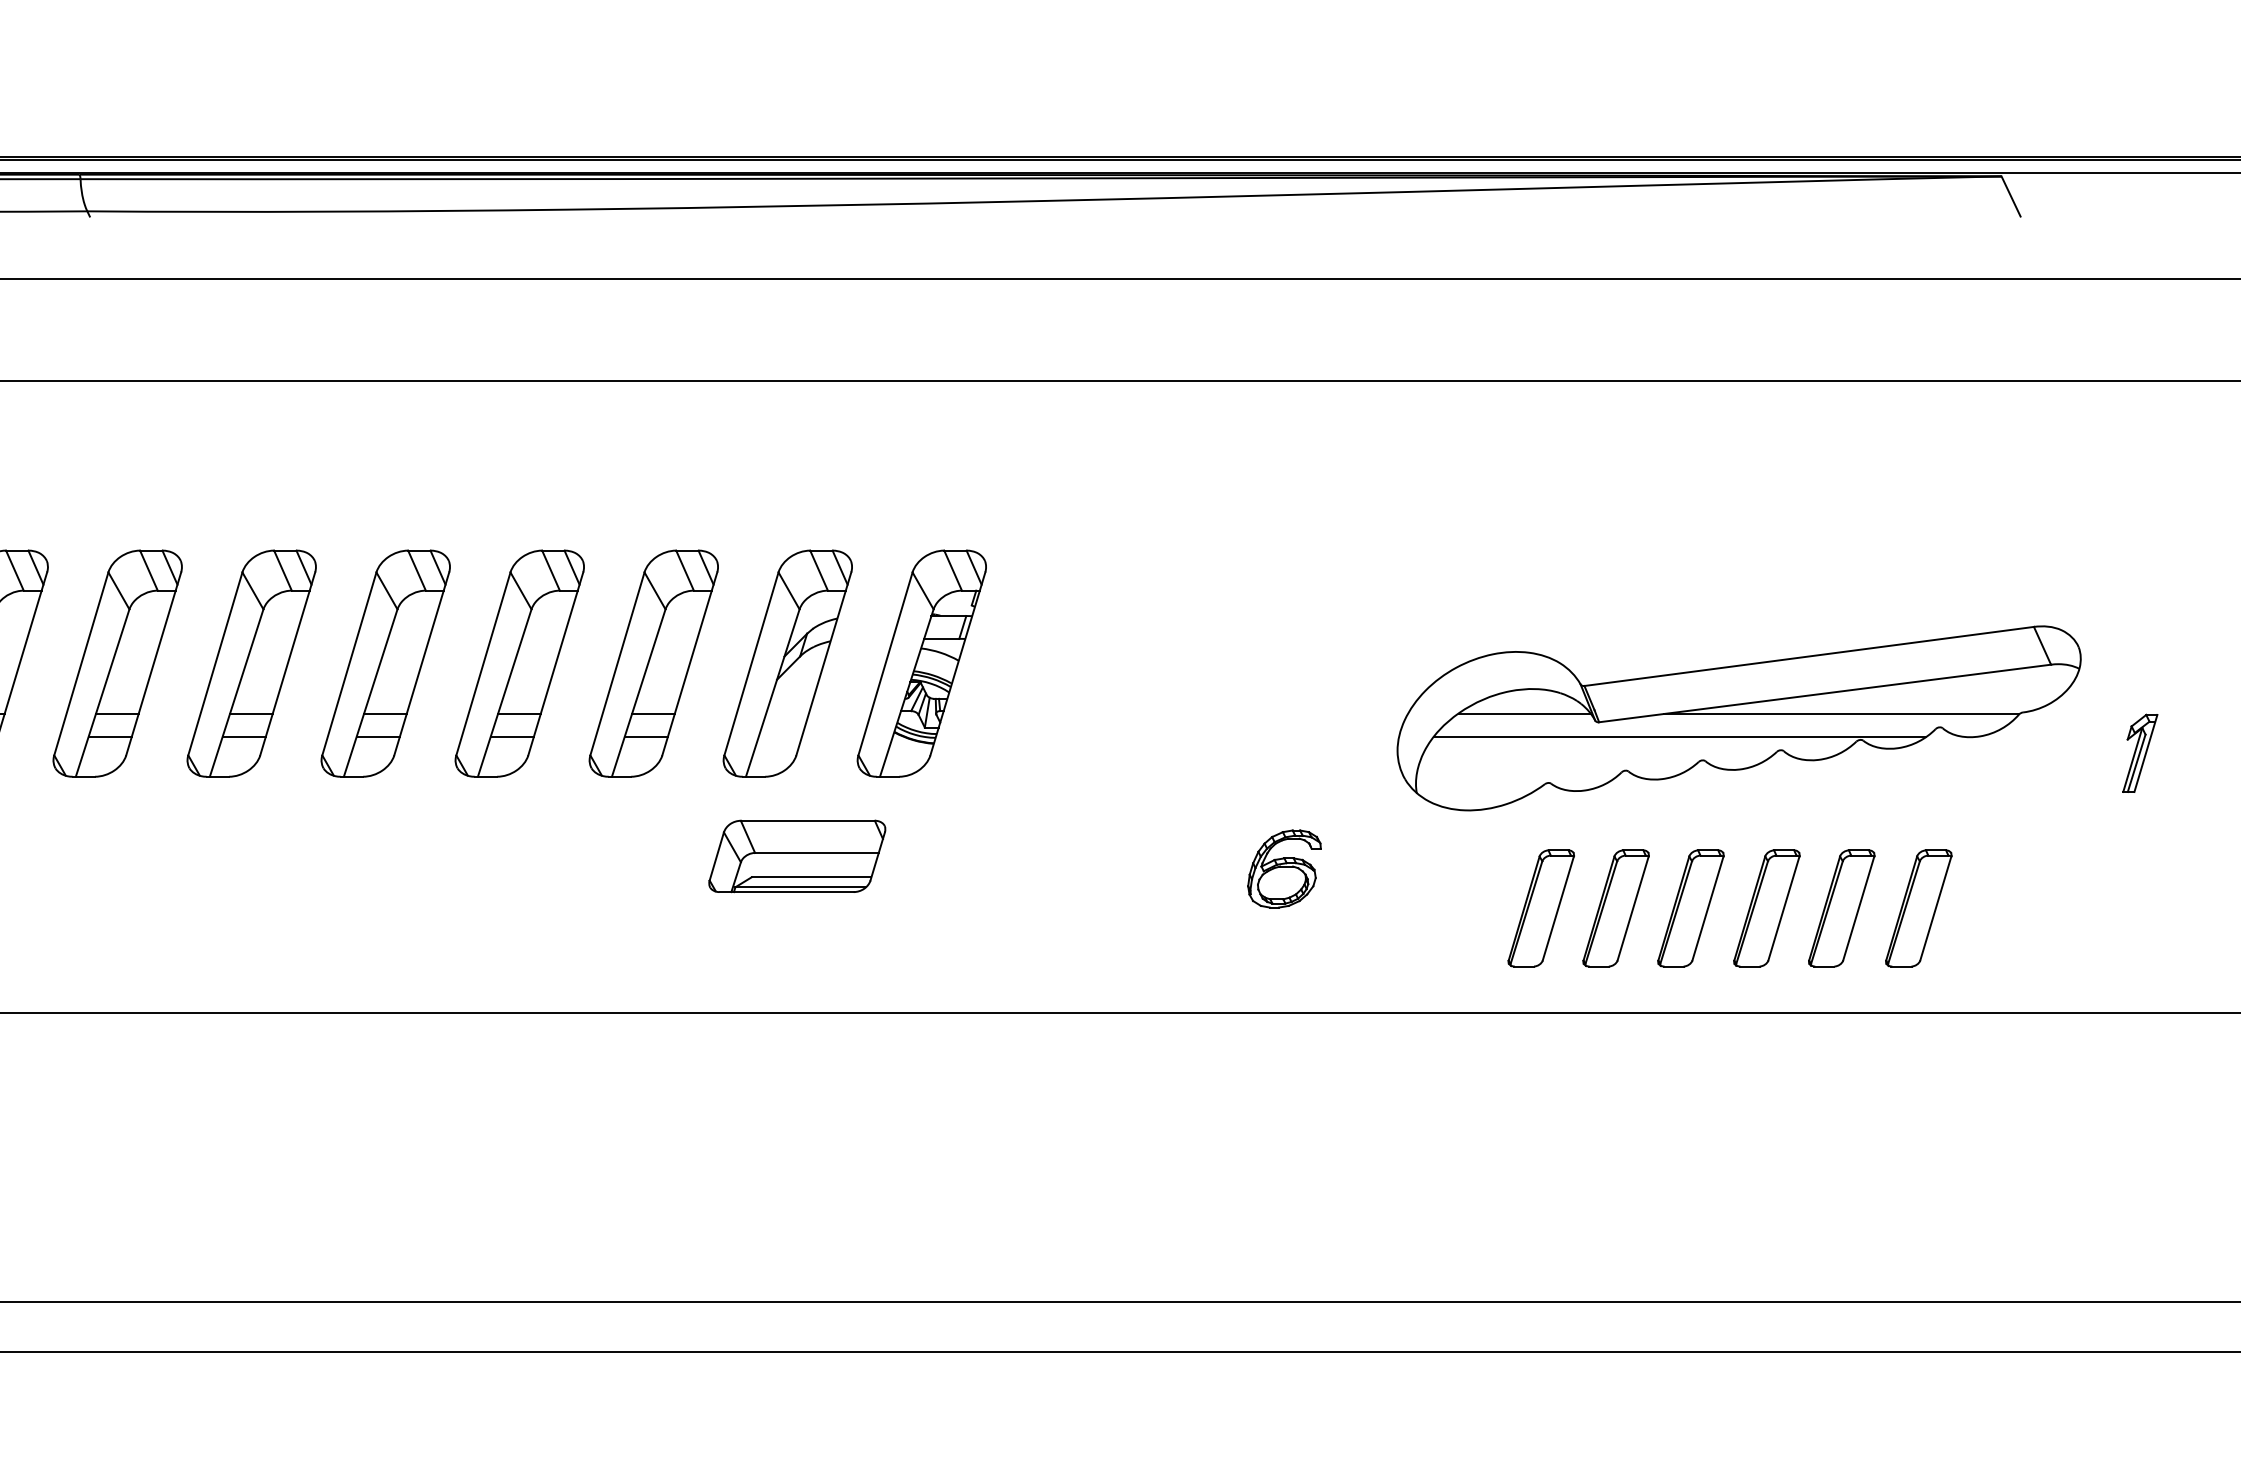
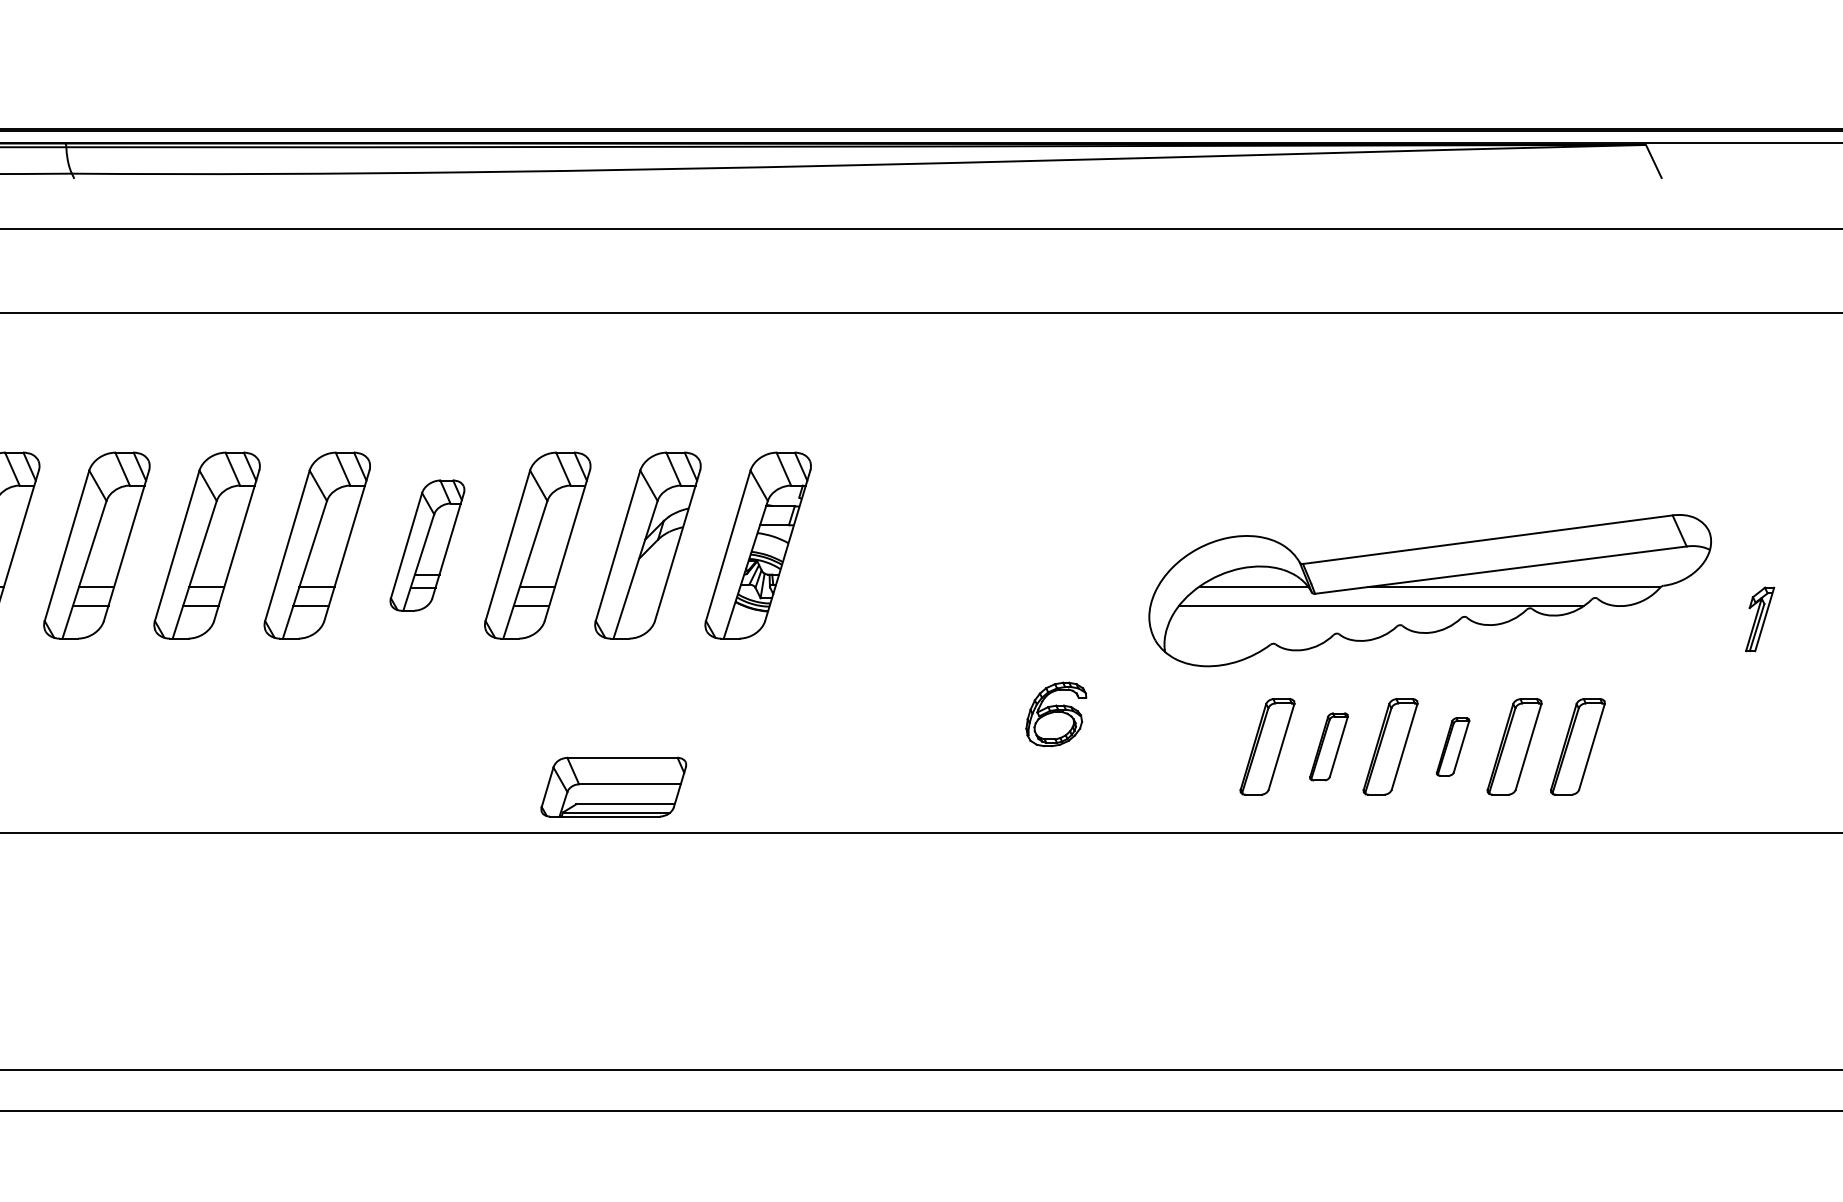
part: (519, 663) -> (427, 545), size x0.7
part: (797, 856) -> (613, 787), moved
part: (1615, 908) -> (1328, 746), size x0.7
part: (1766, 908) -> (1452, 746), size x0.6

